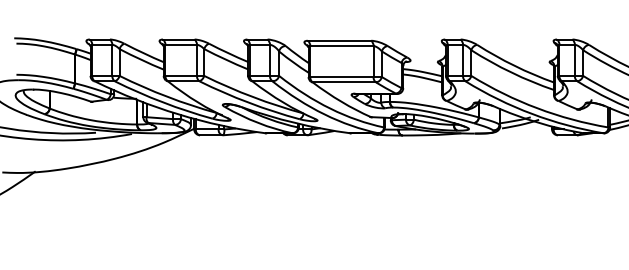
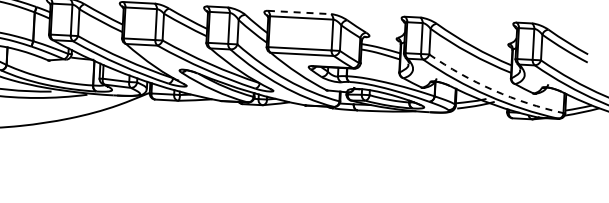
line: (339, 40) -> (299, 12), solid -> dashed
arc: (537, 108) -> (493, 90), solid -> dashed

